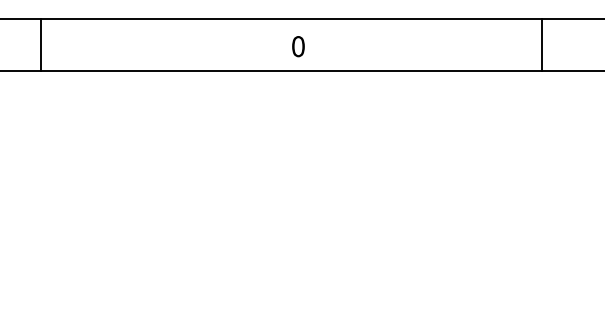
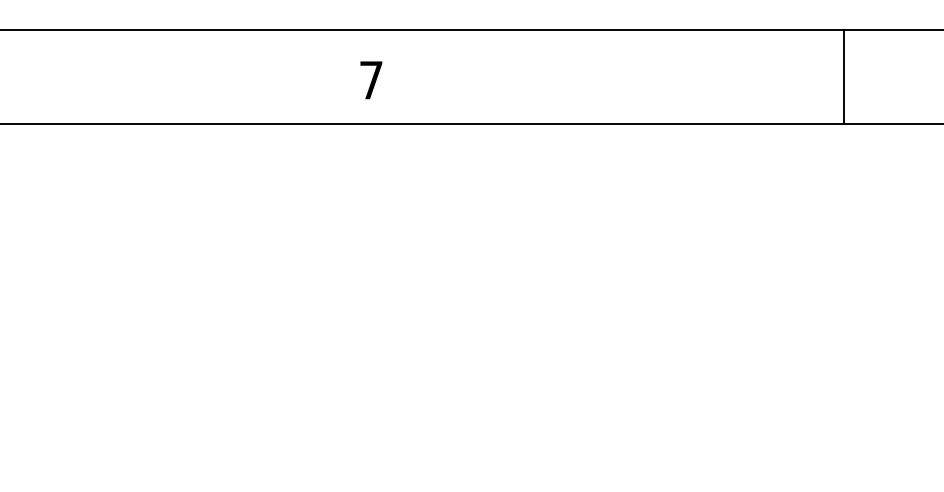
line: (541, 44) -> (843, 76), moved
text: (298, 46) -> (371, 80), 0 -> 7

